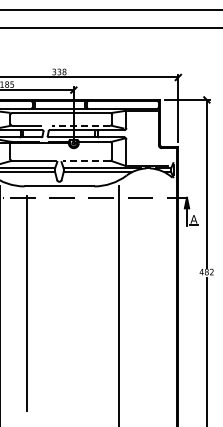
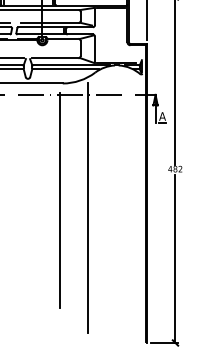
line: (81, 125) -> (50, 22), dashed -> solid
line: (86, 161) -> (55, 58), dashed -> solid
line: (91, 302) -> (60, 199), added

